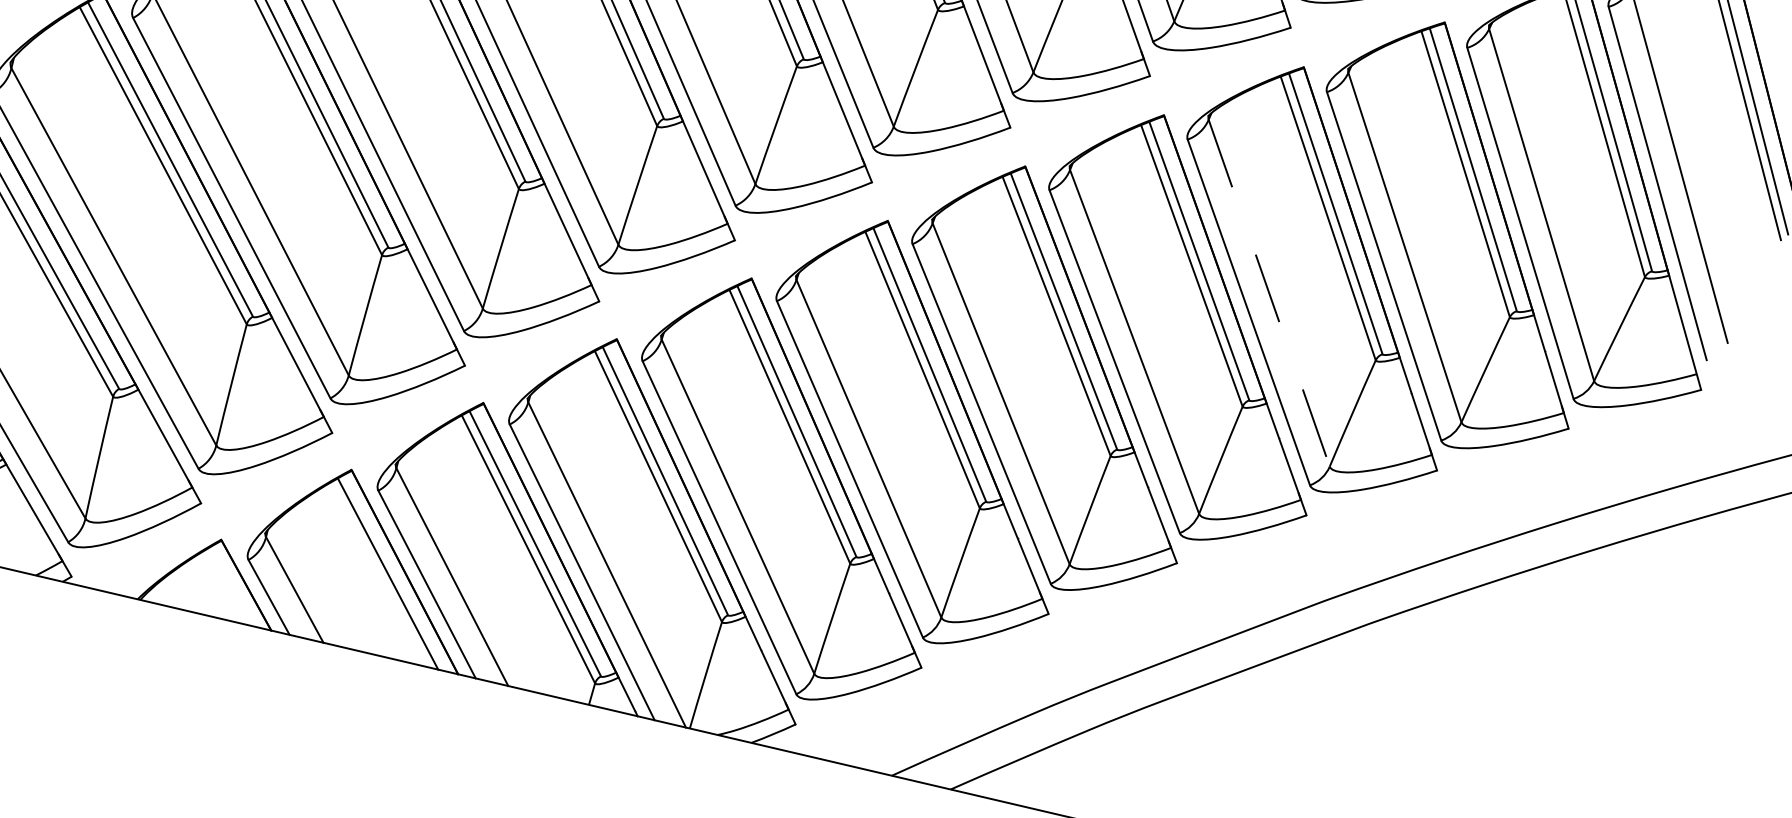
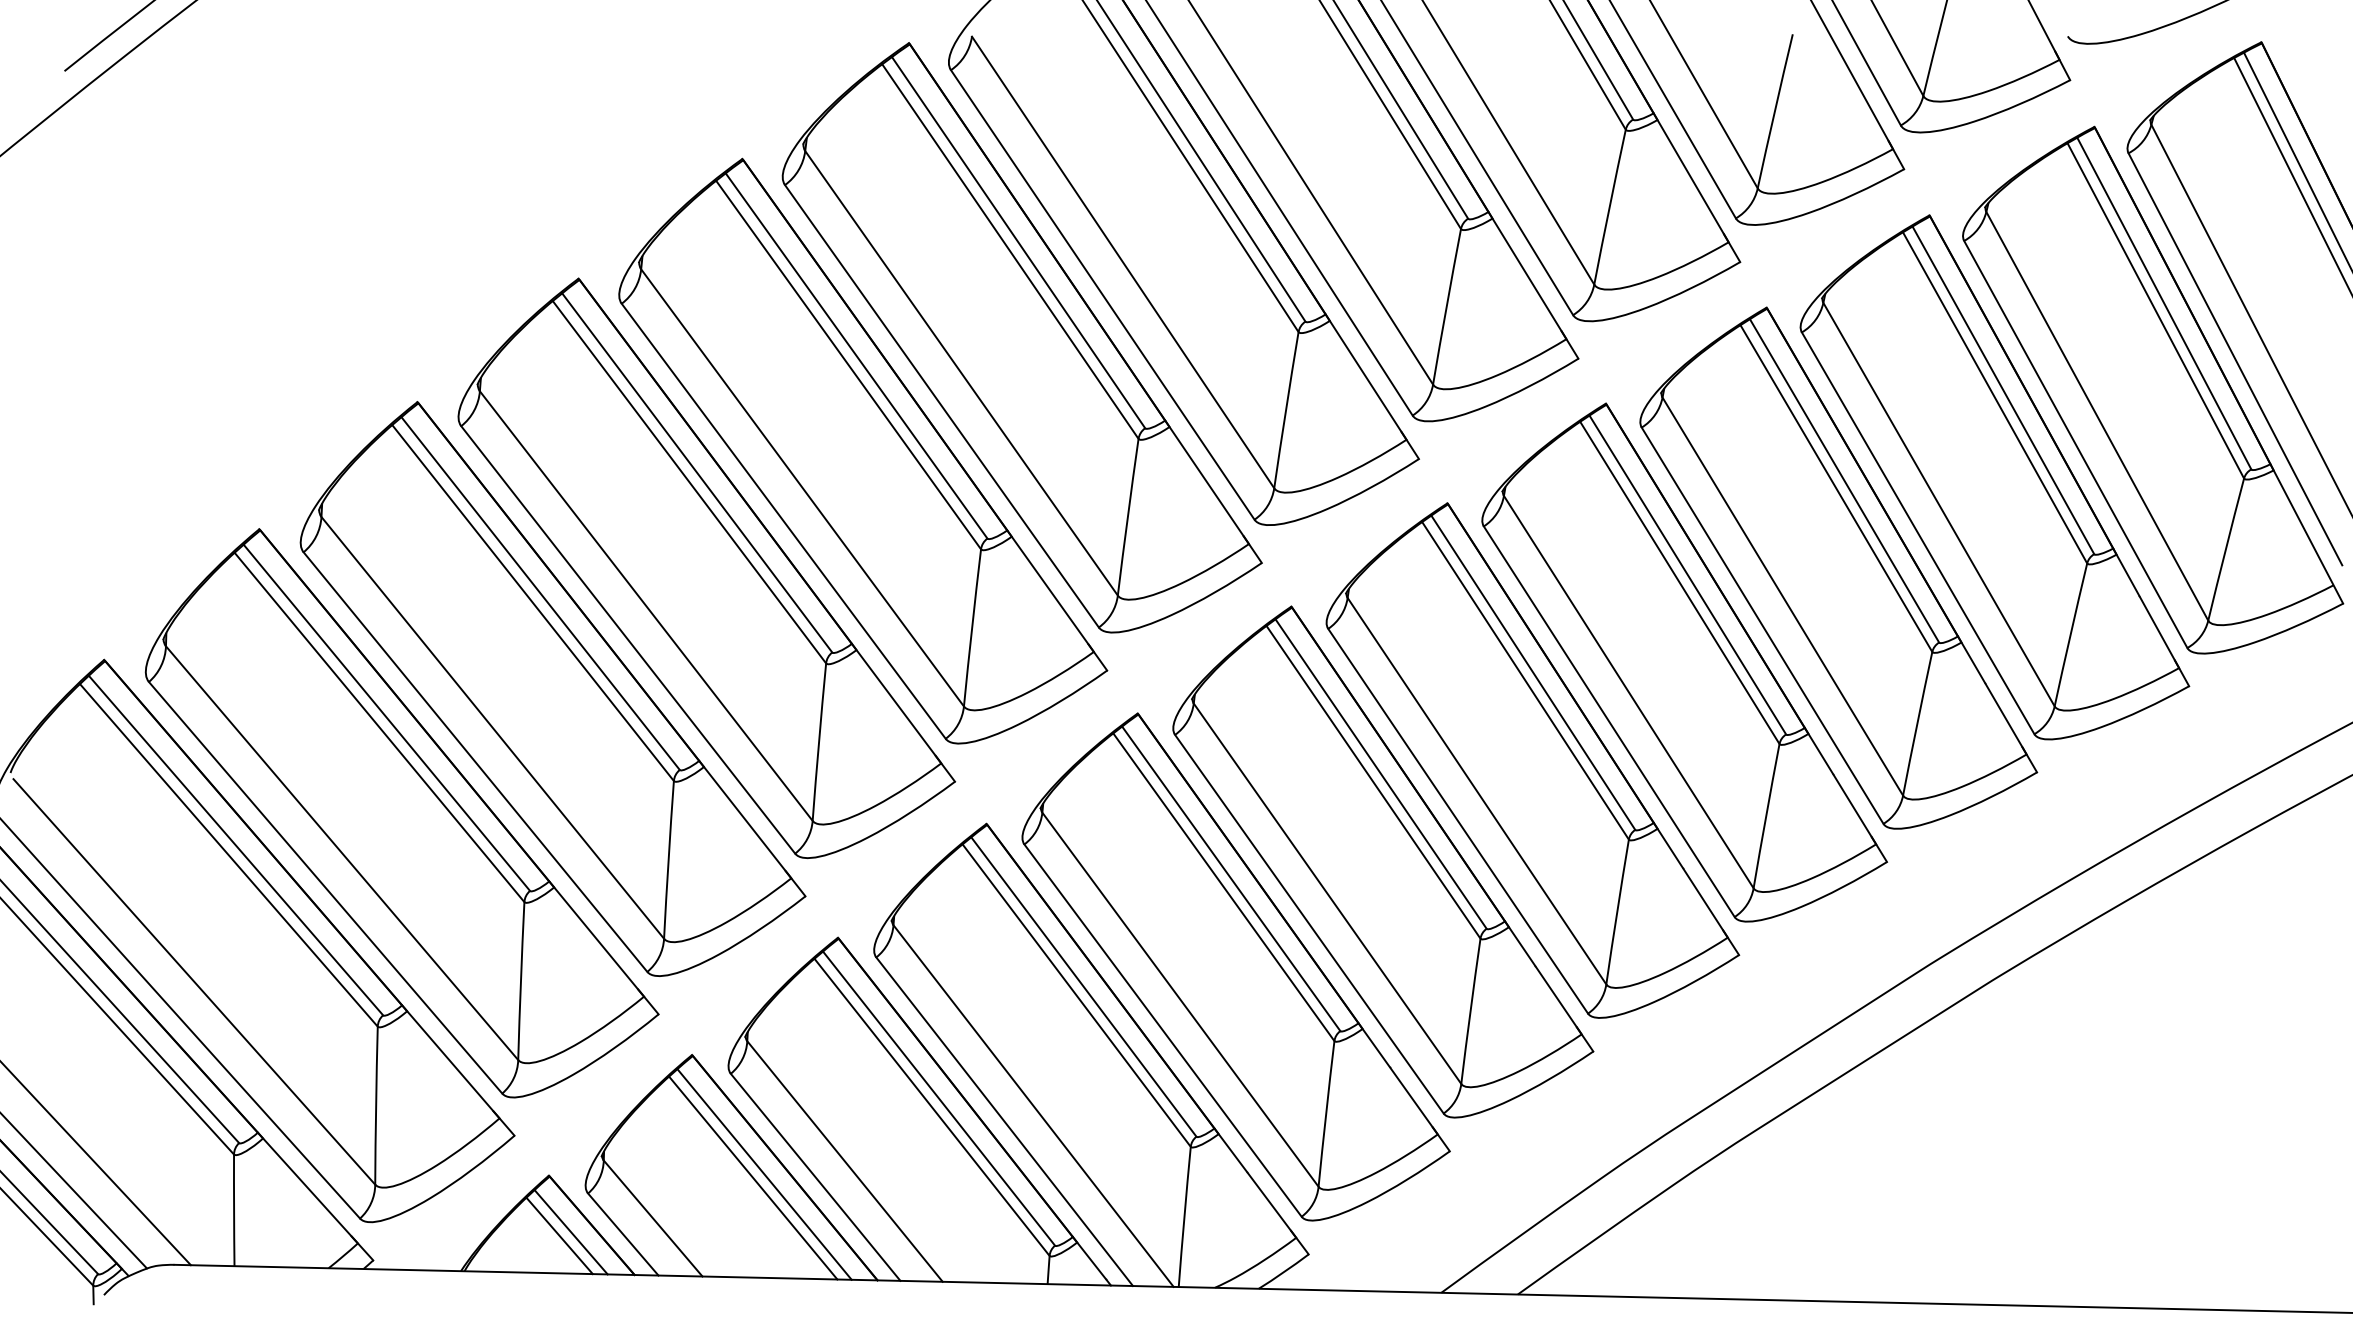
line: (1268, 293) -> (1782, 596), dashed -> solid
line: (379, 574) -> (753, 1177), added
line: (219, 587) -> (559, 1235), added
line: (228, 587) -> (570, 1232), added

